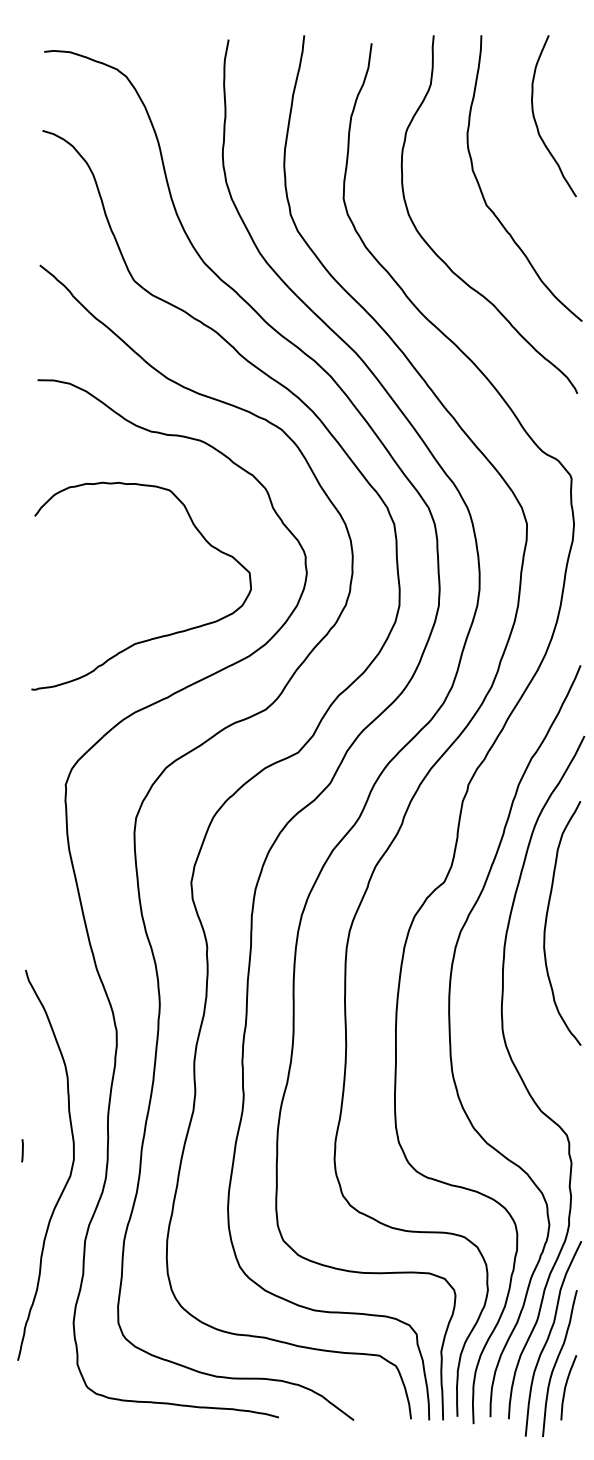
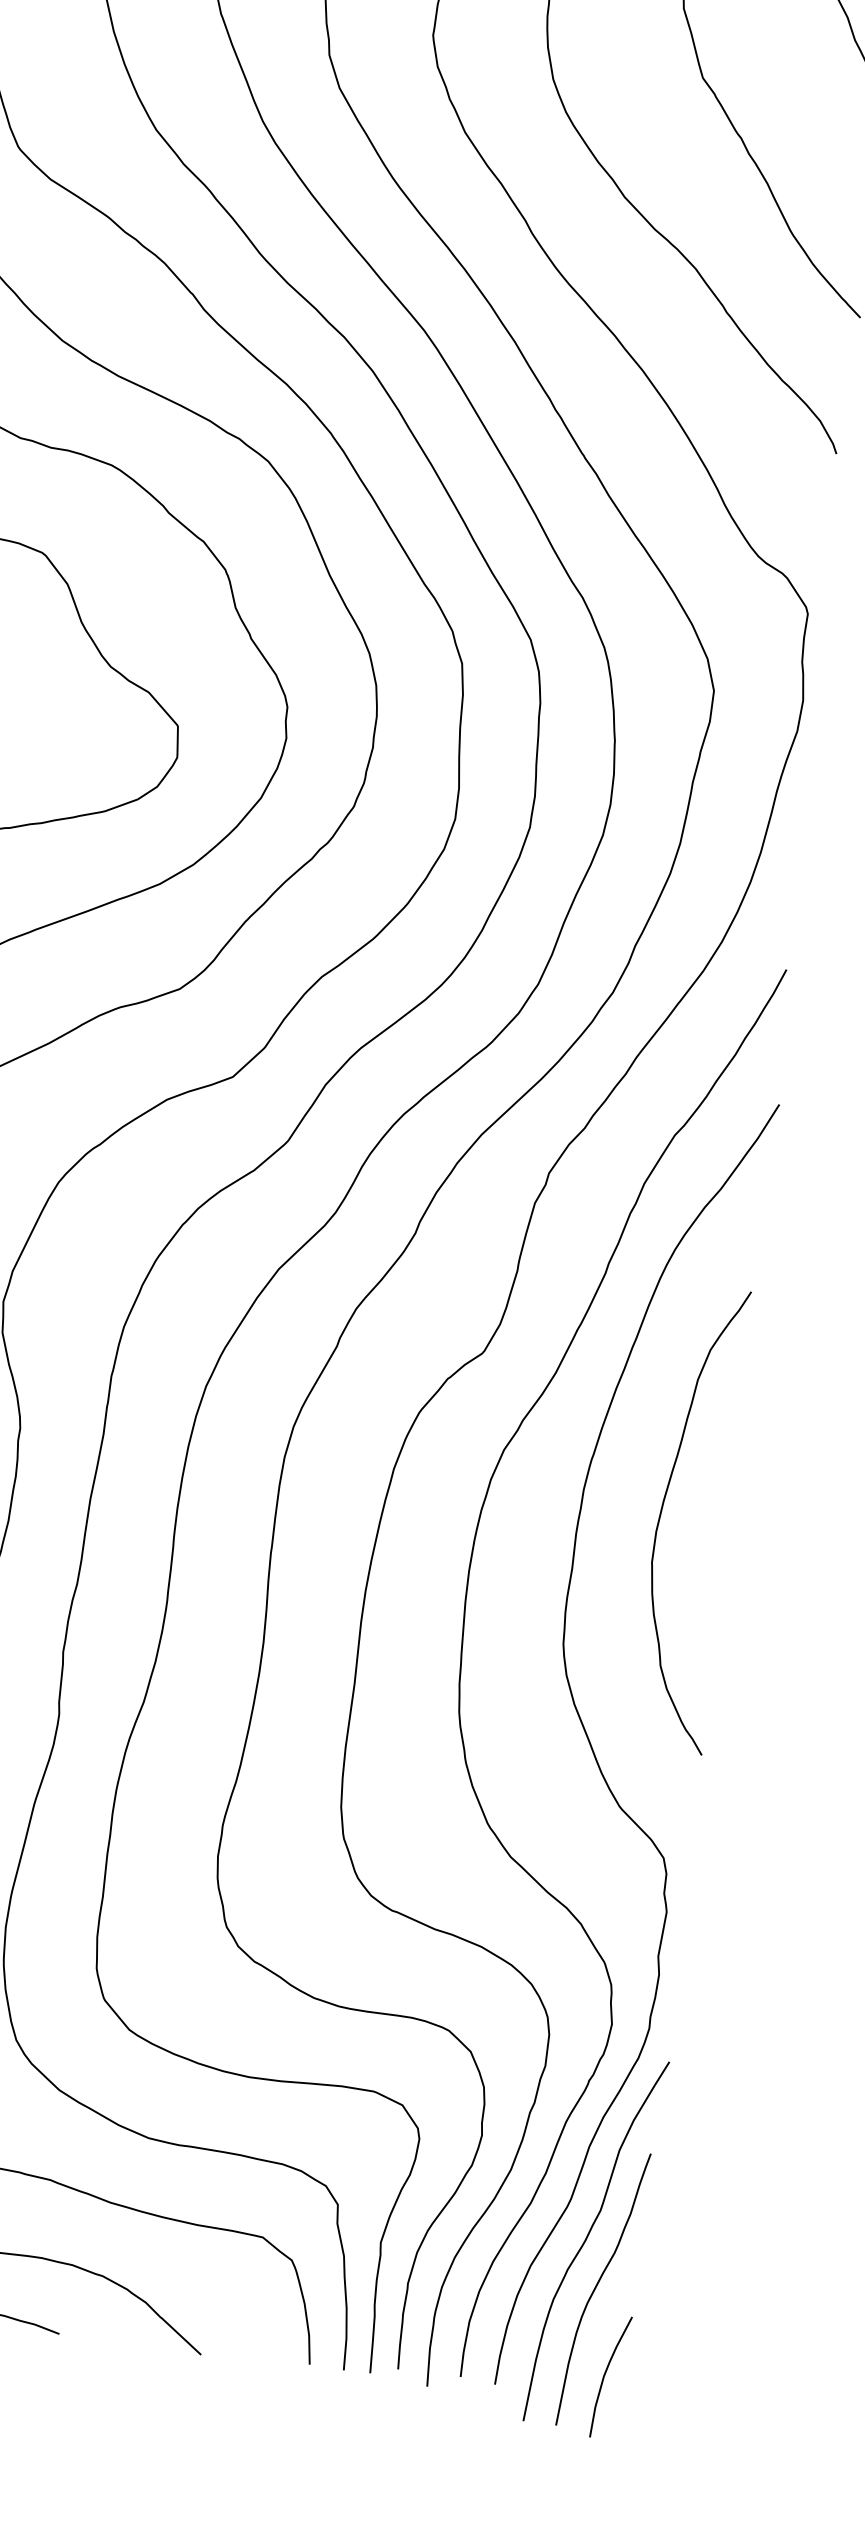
curve: (547, 919) -> (664, 1509), moved
curve: (566, 1387) -> (606, 2376), moved

